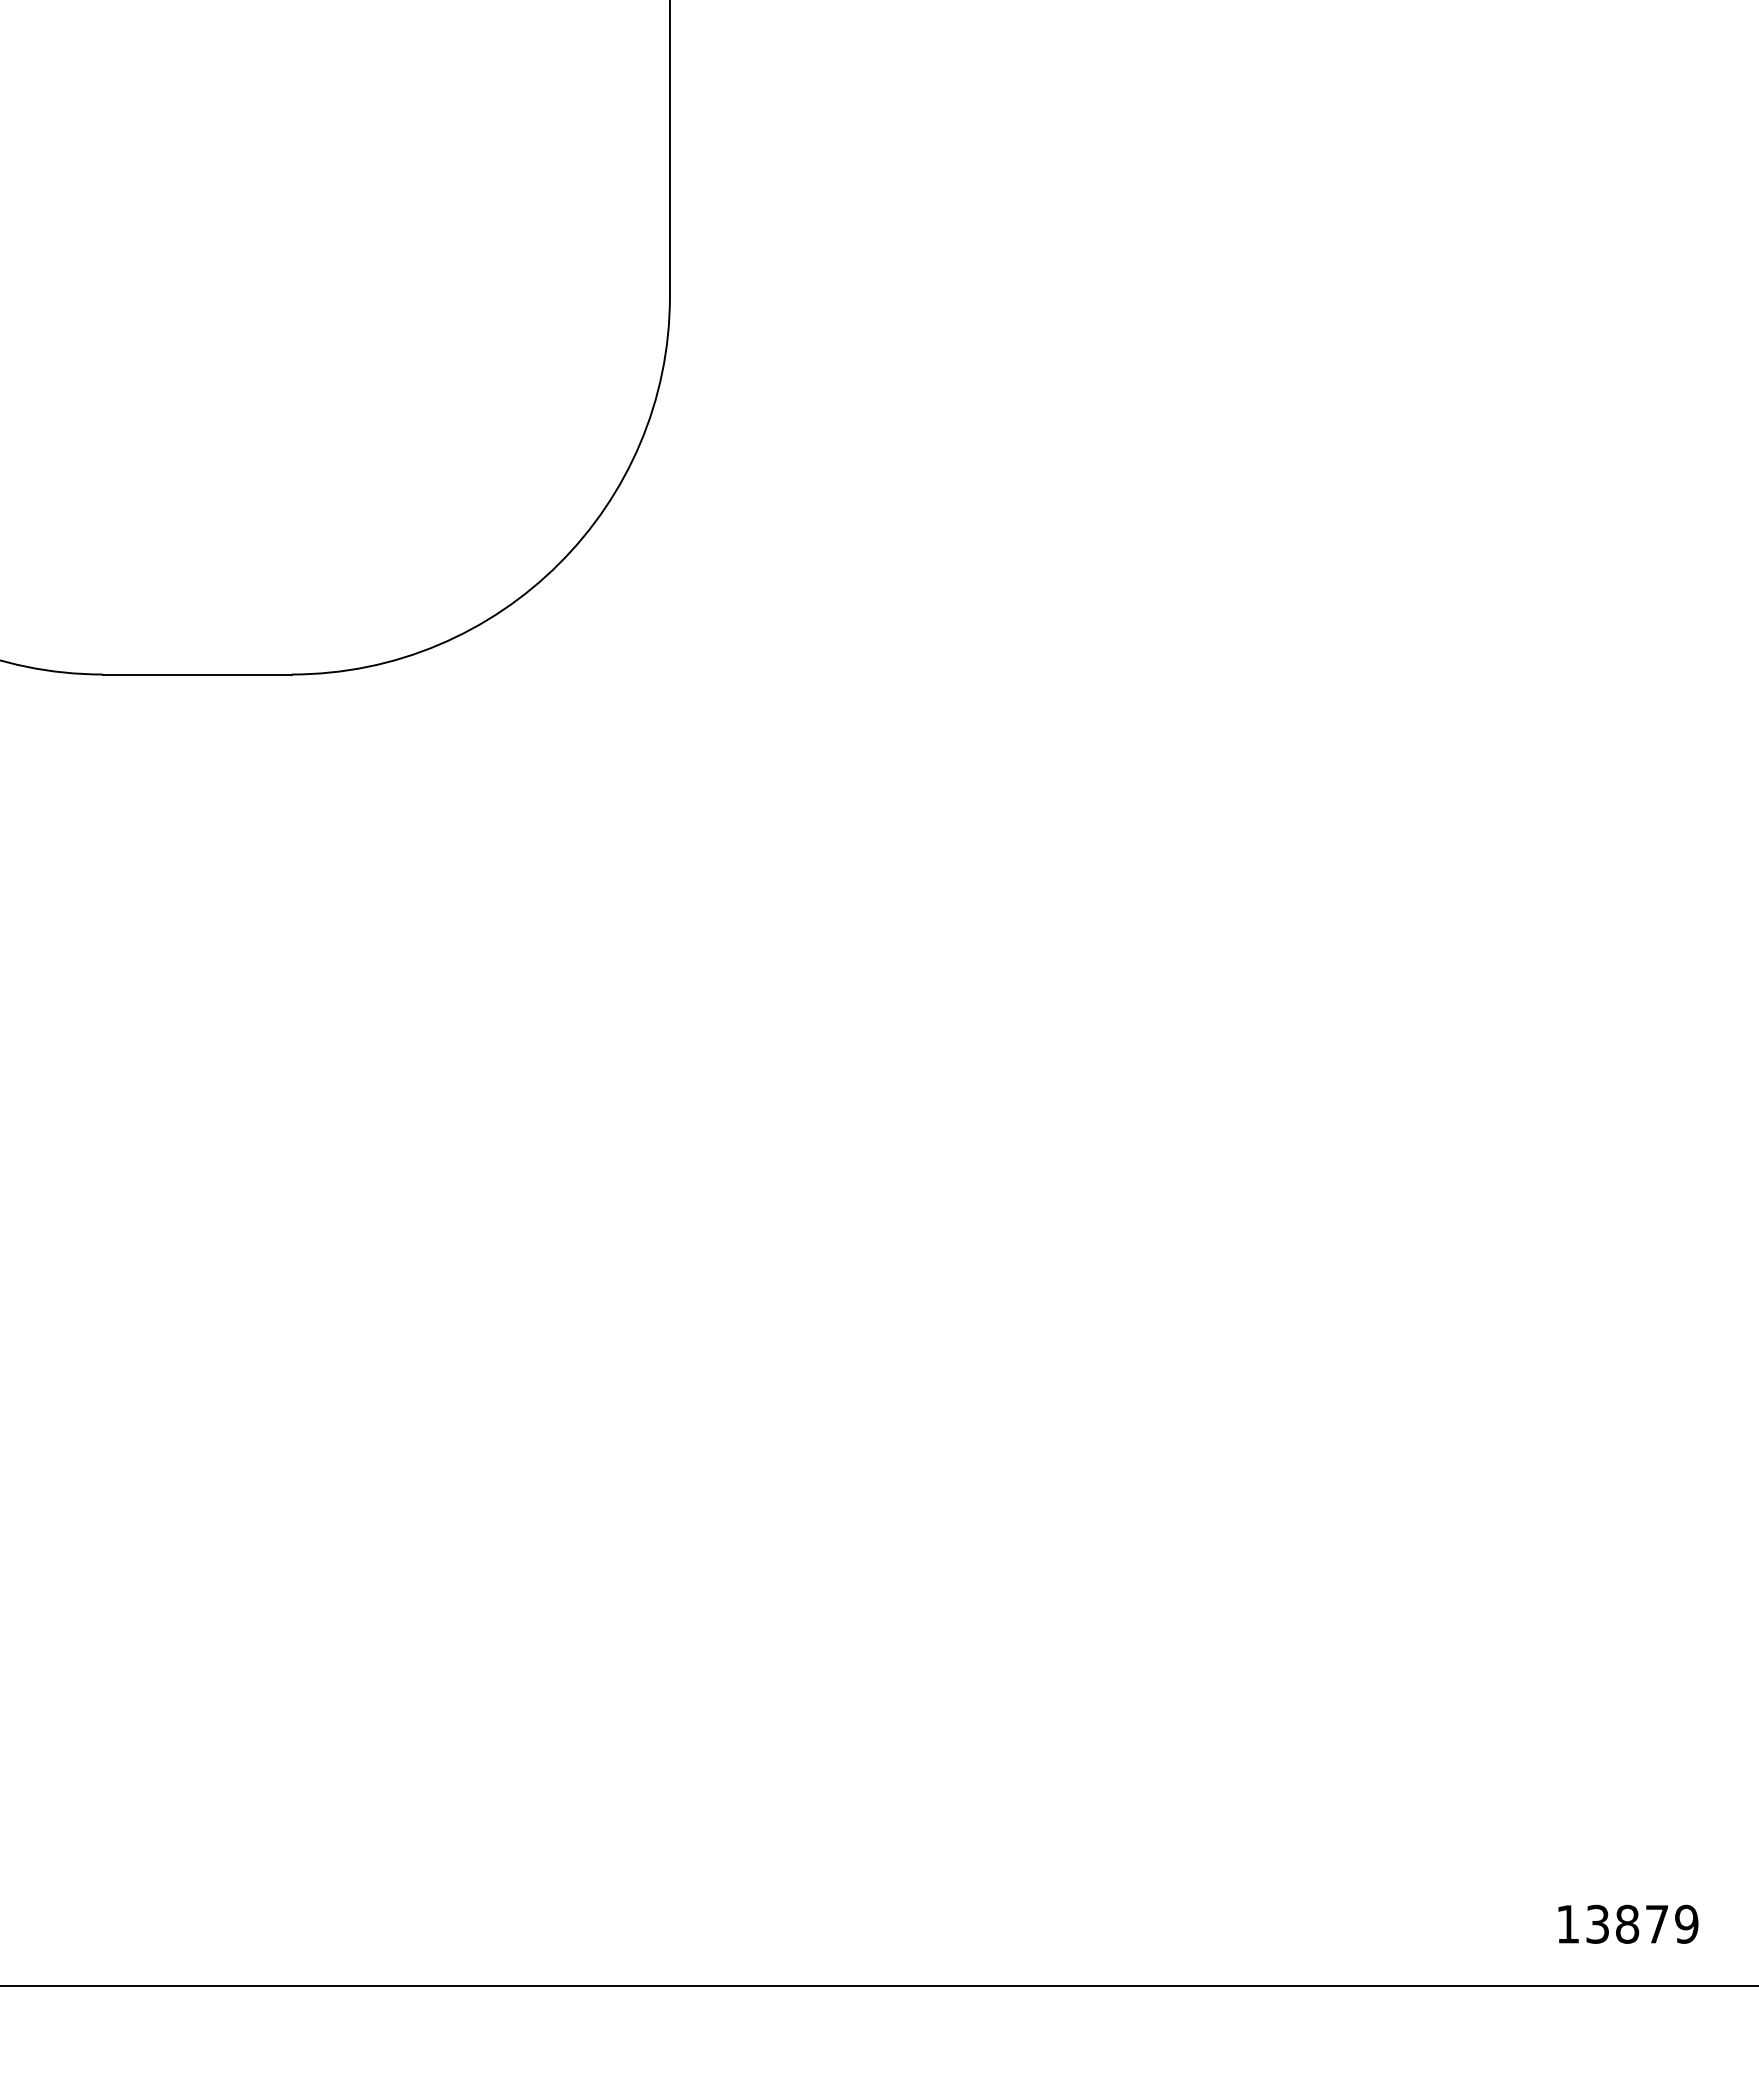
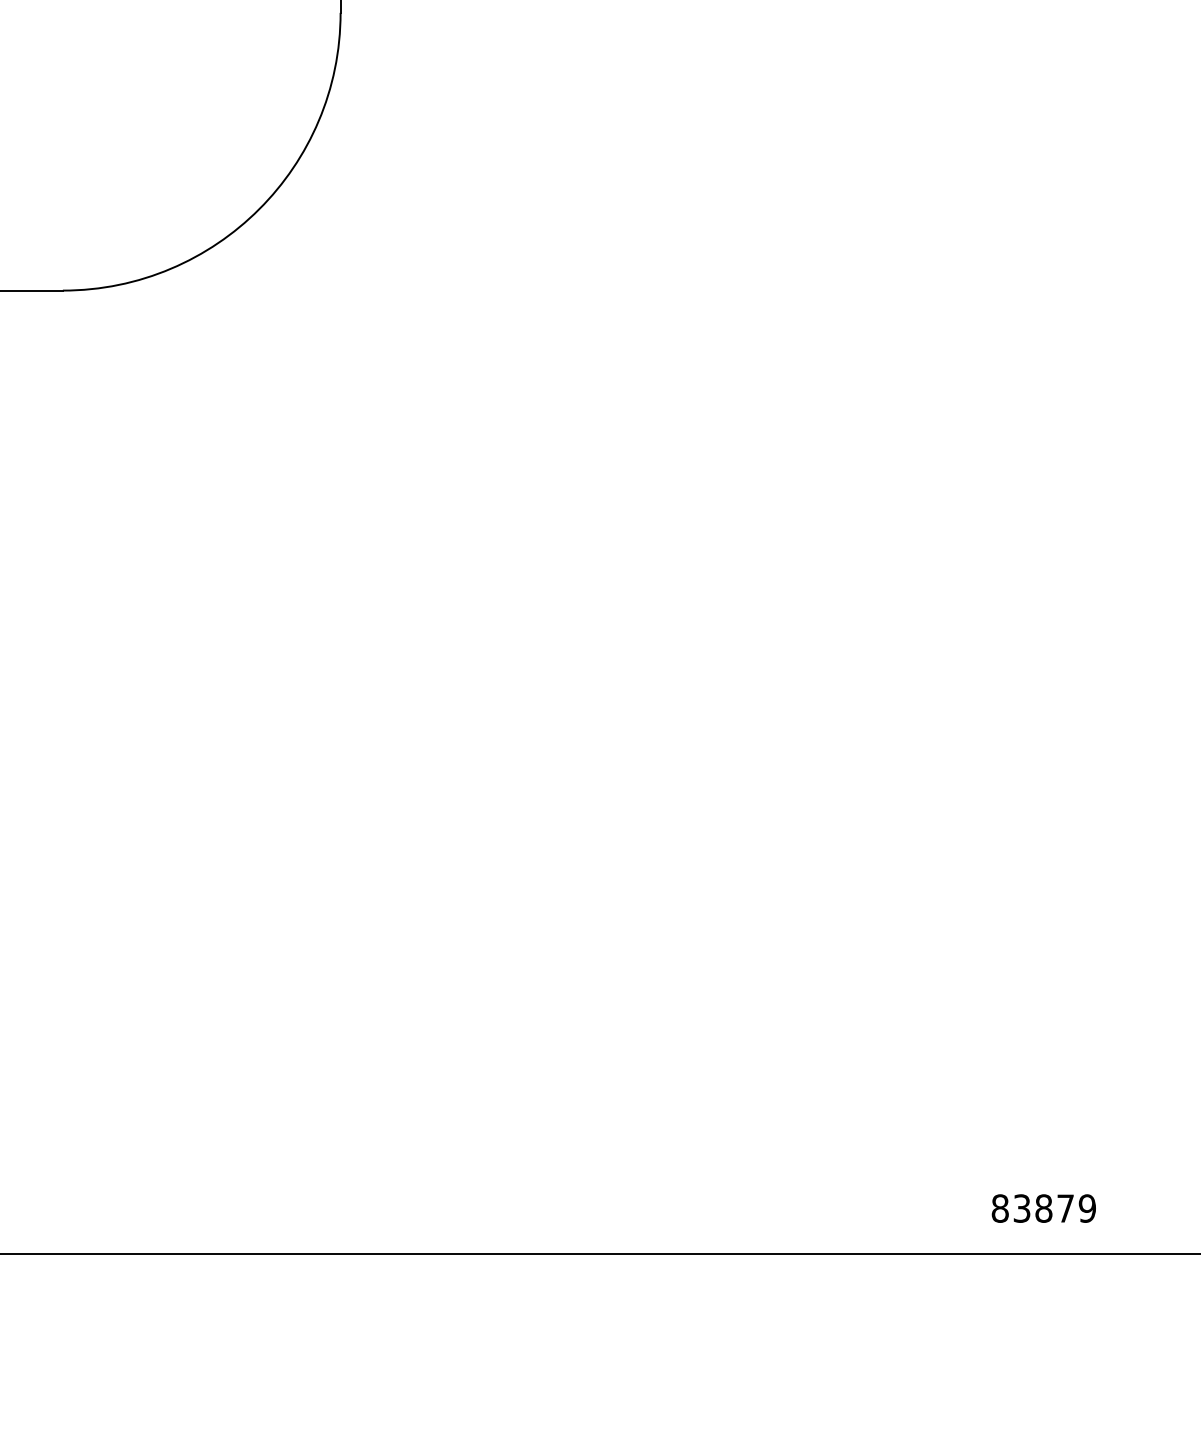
text: (1567, 1923) -> (999, 1207), 13879 -> 83879

